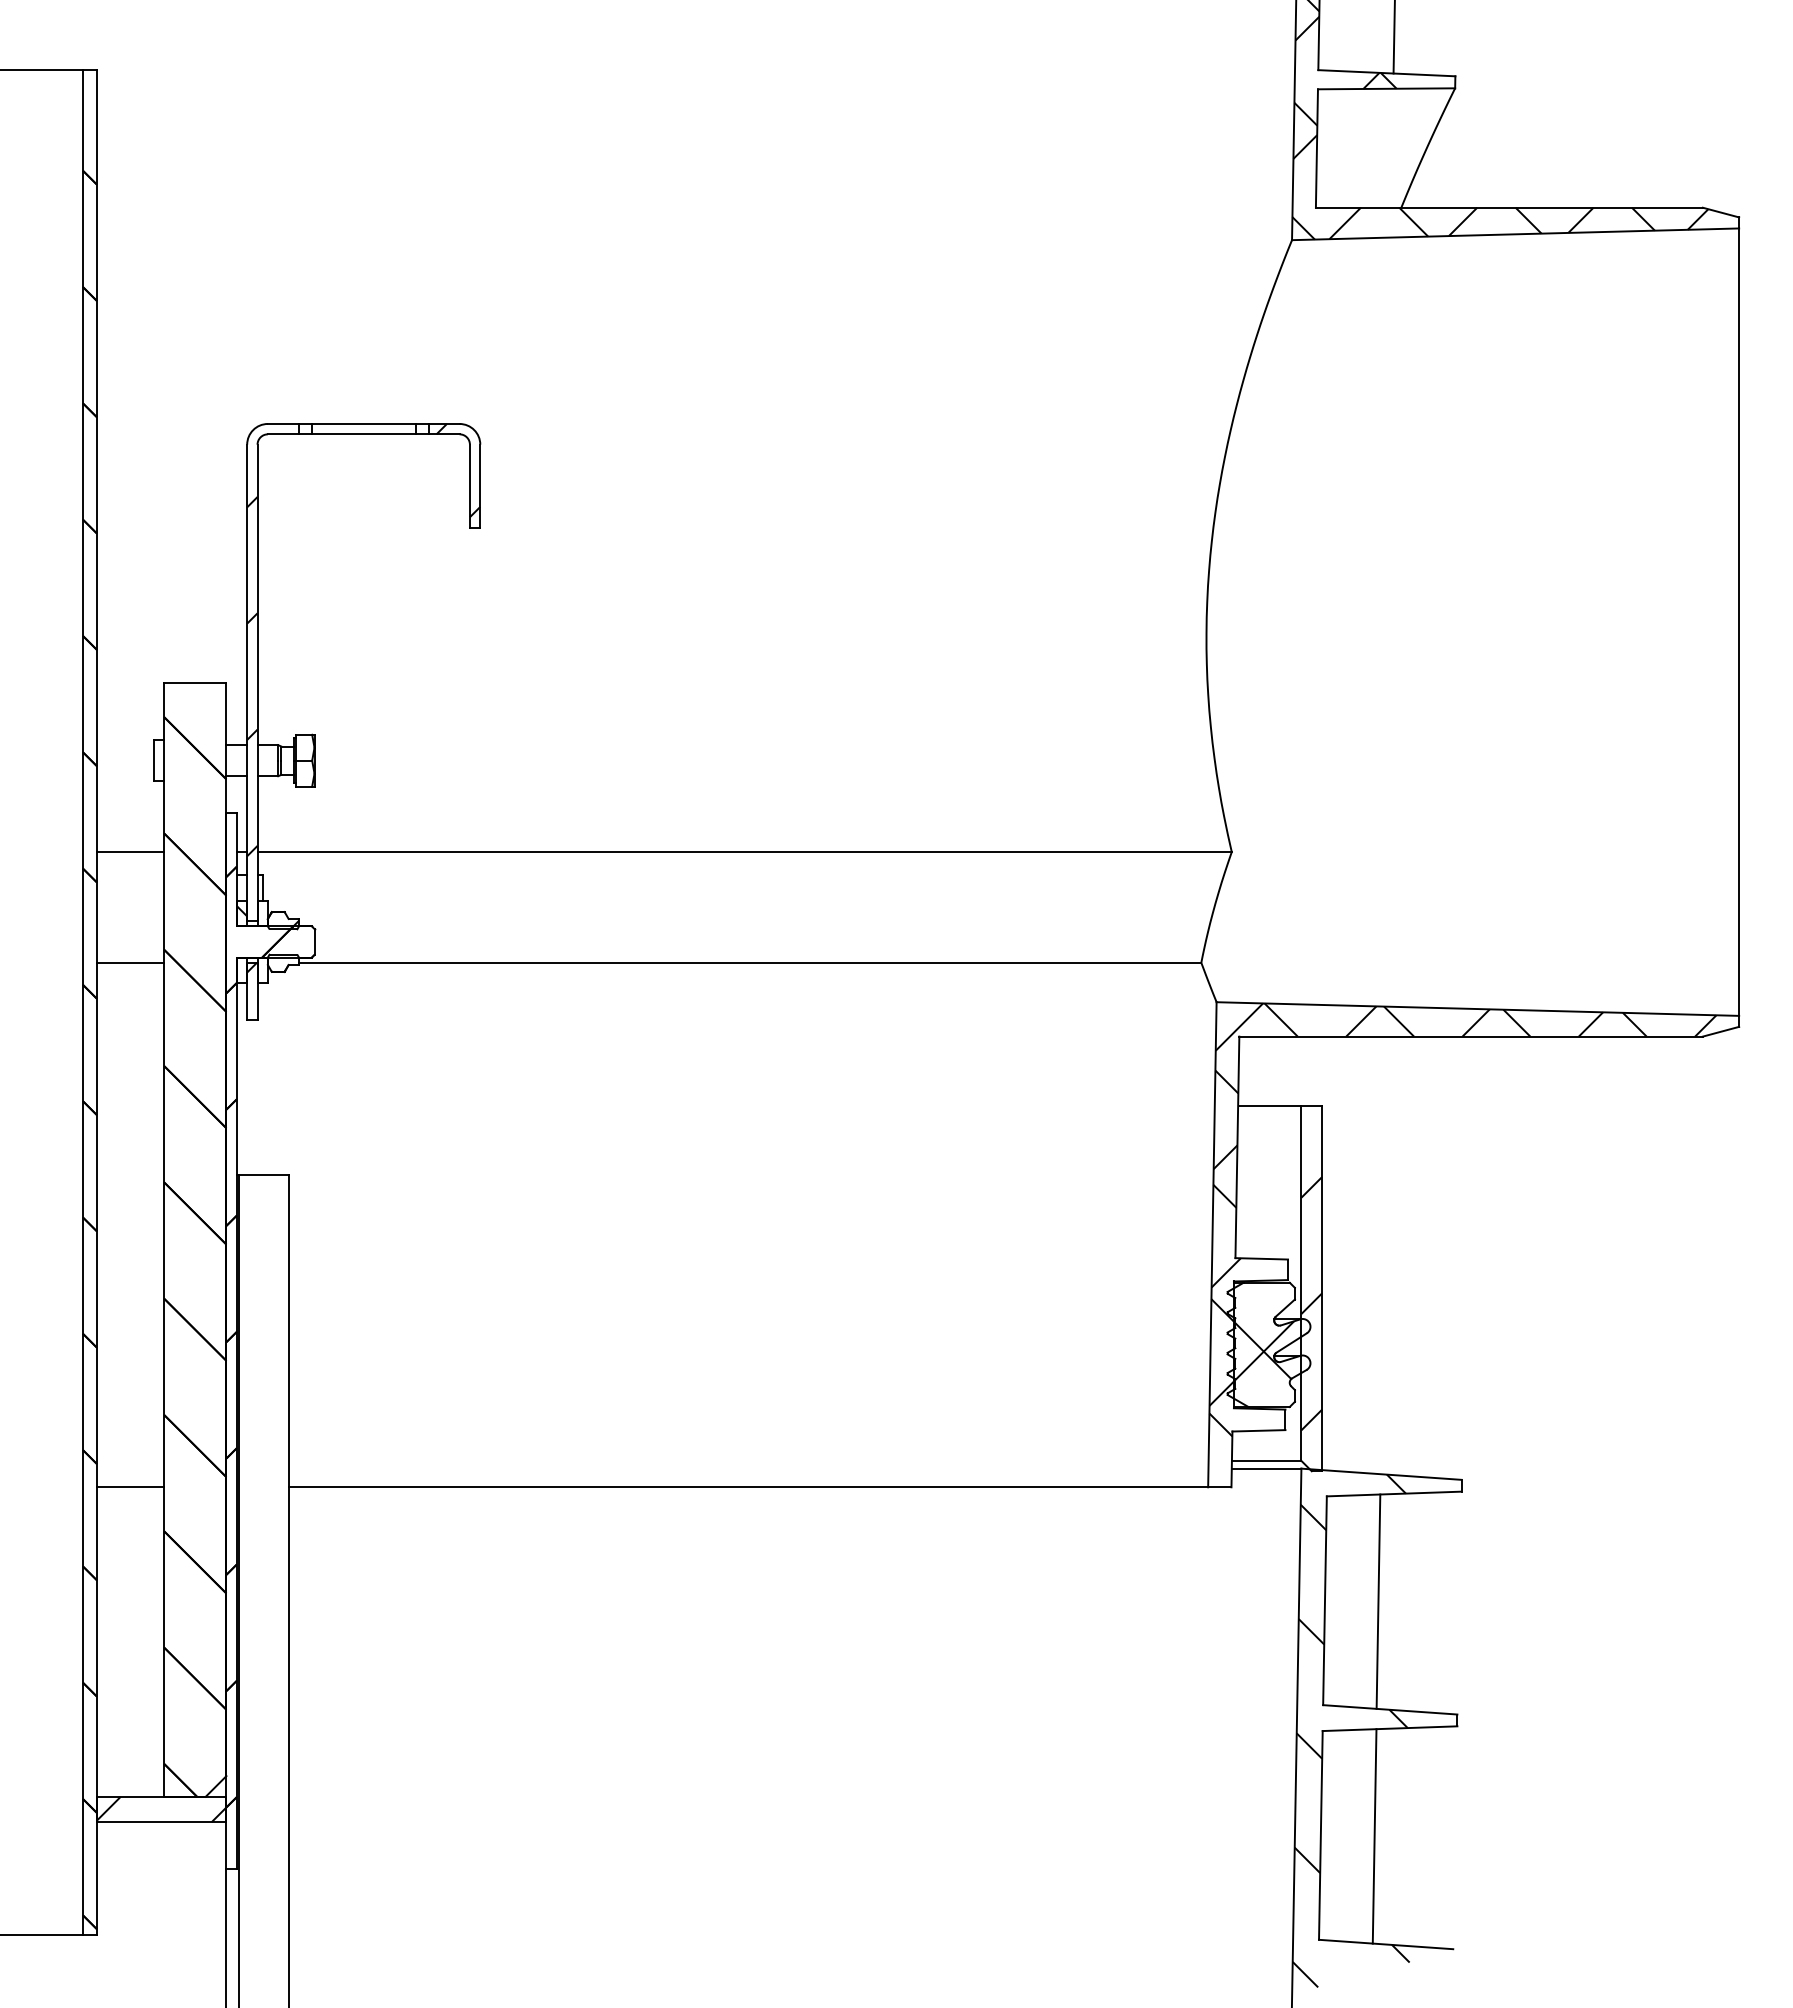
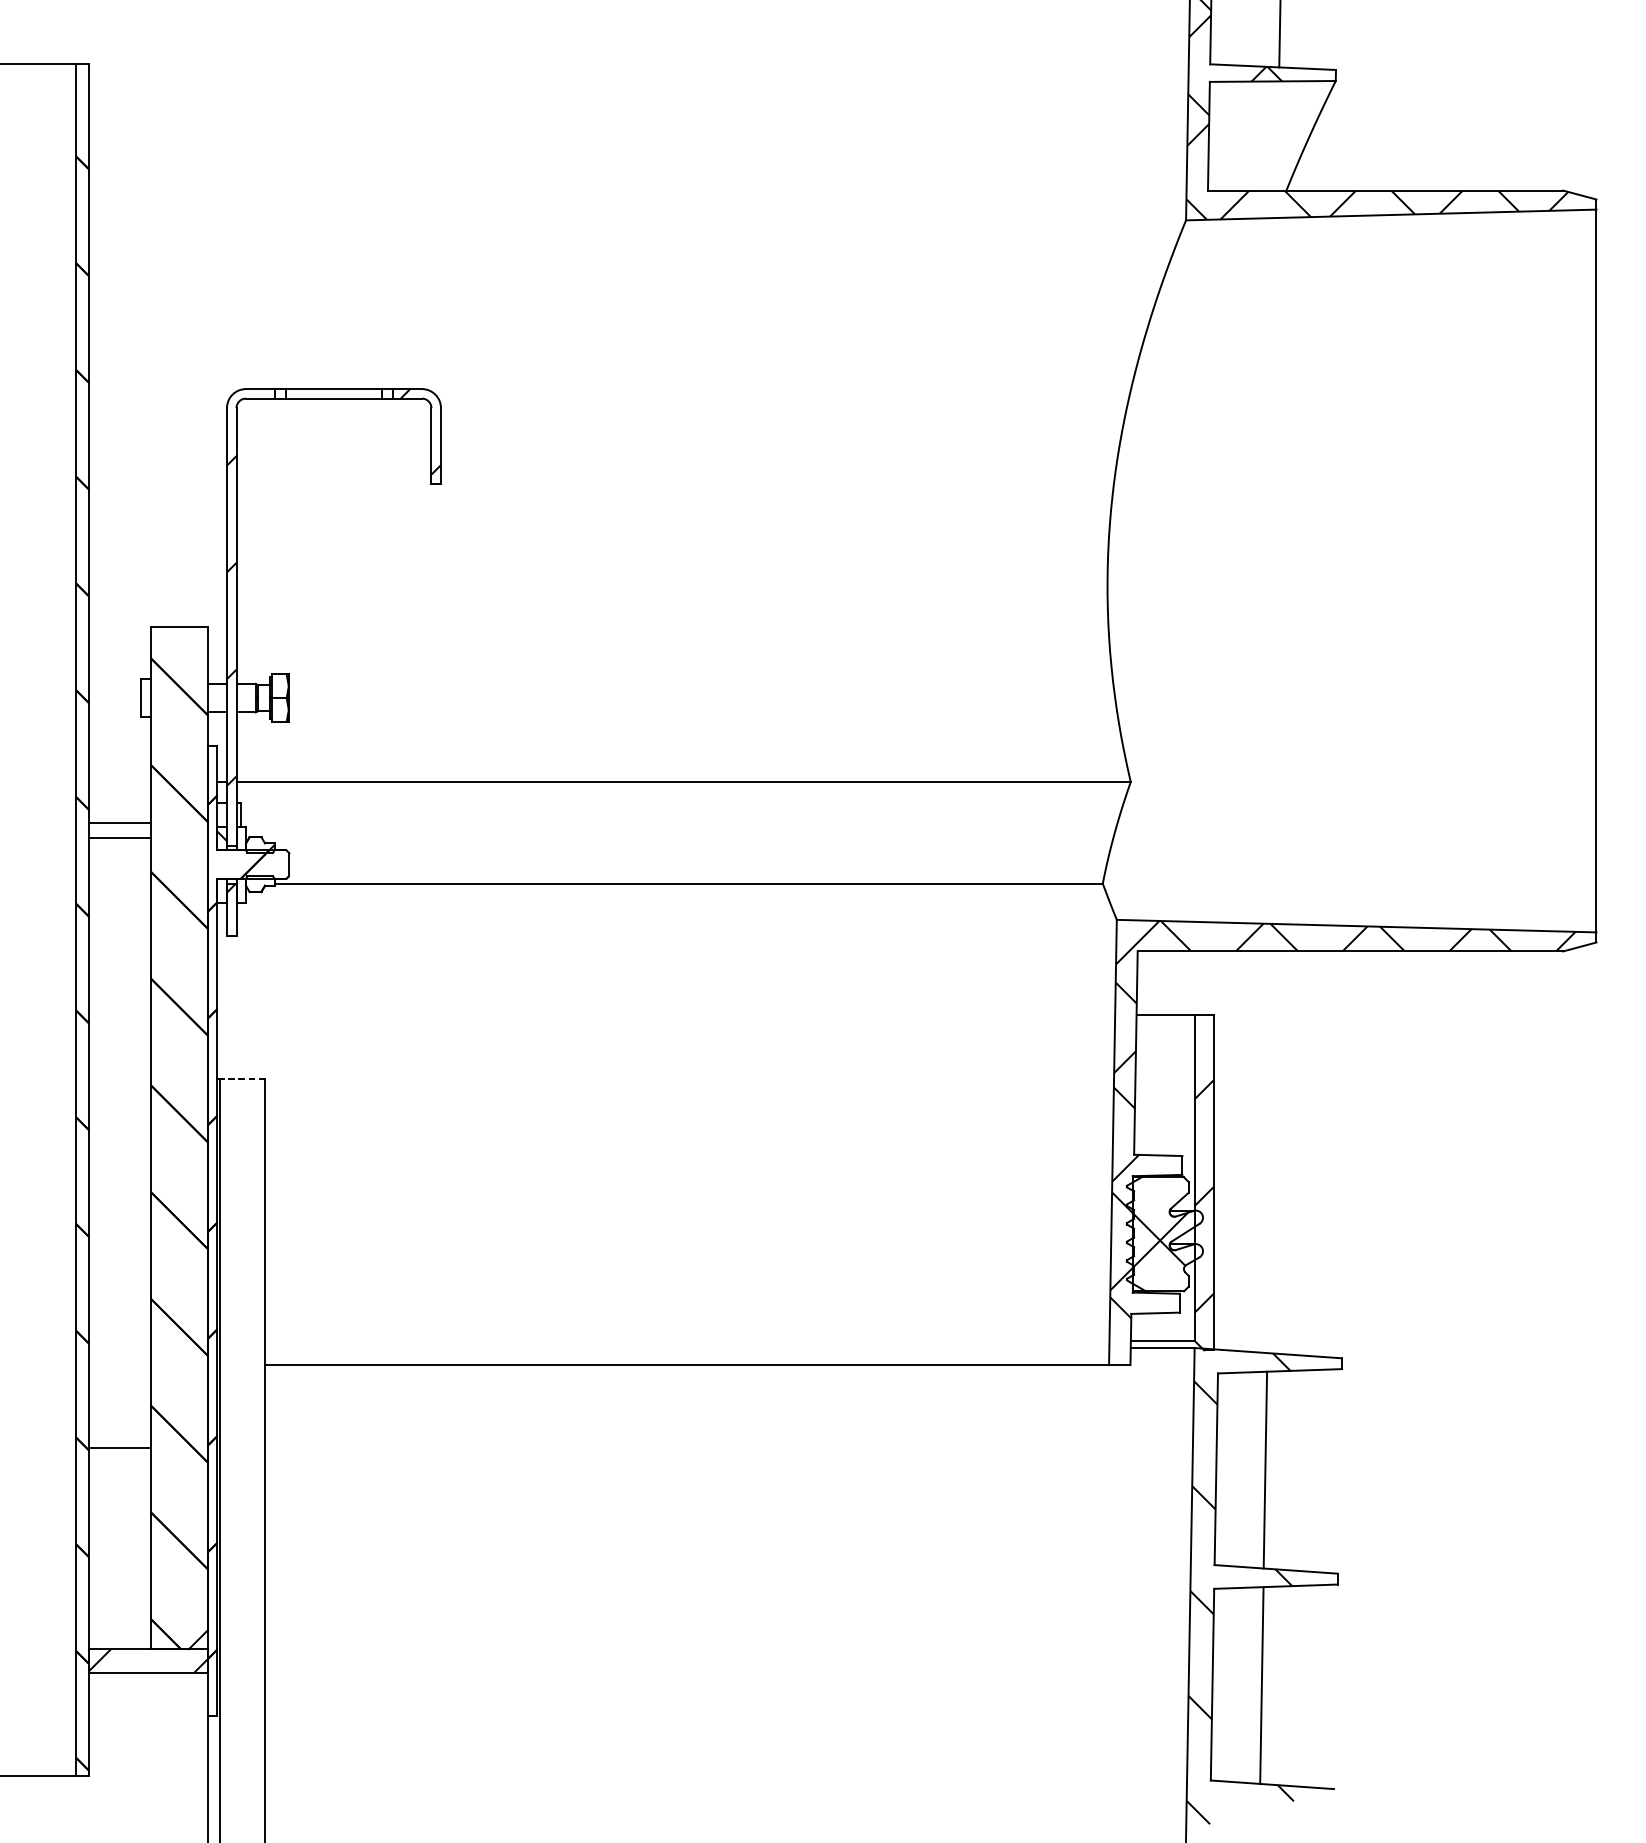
line: (130, 852) -> (119, 838), moved
line: (130, 962) -> (119, 822), moved
line: (264, 1175) -> (242, 1078), solid -> dashed
line: (130, 1487) -> (119, 1447), moved

